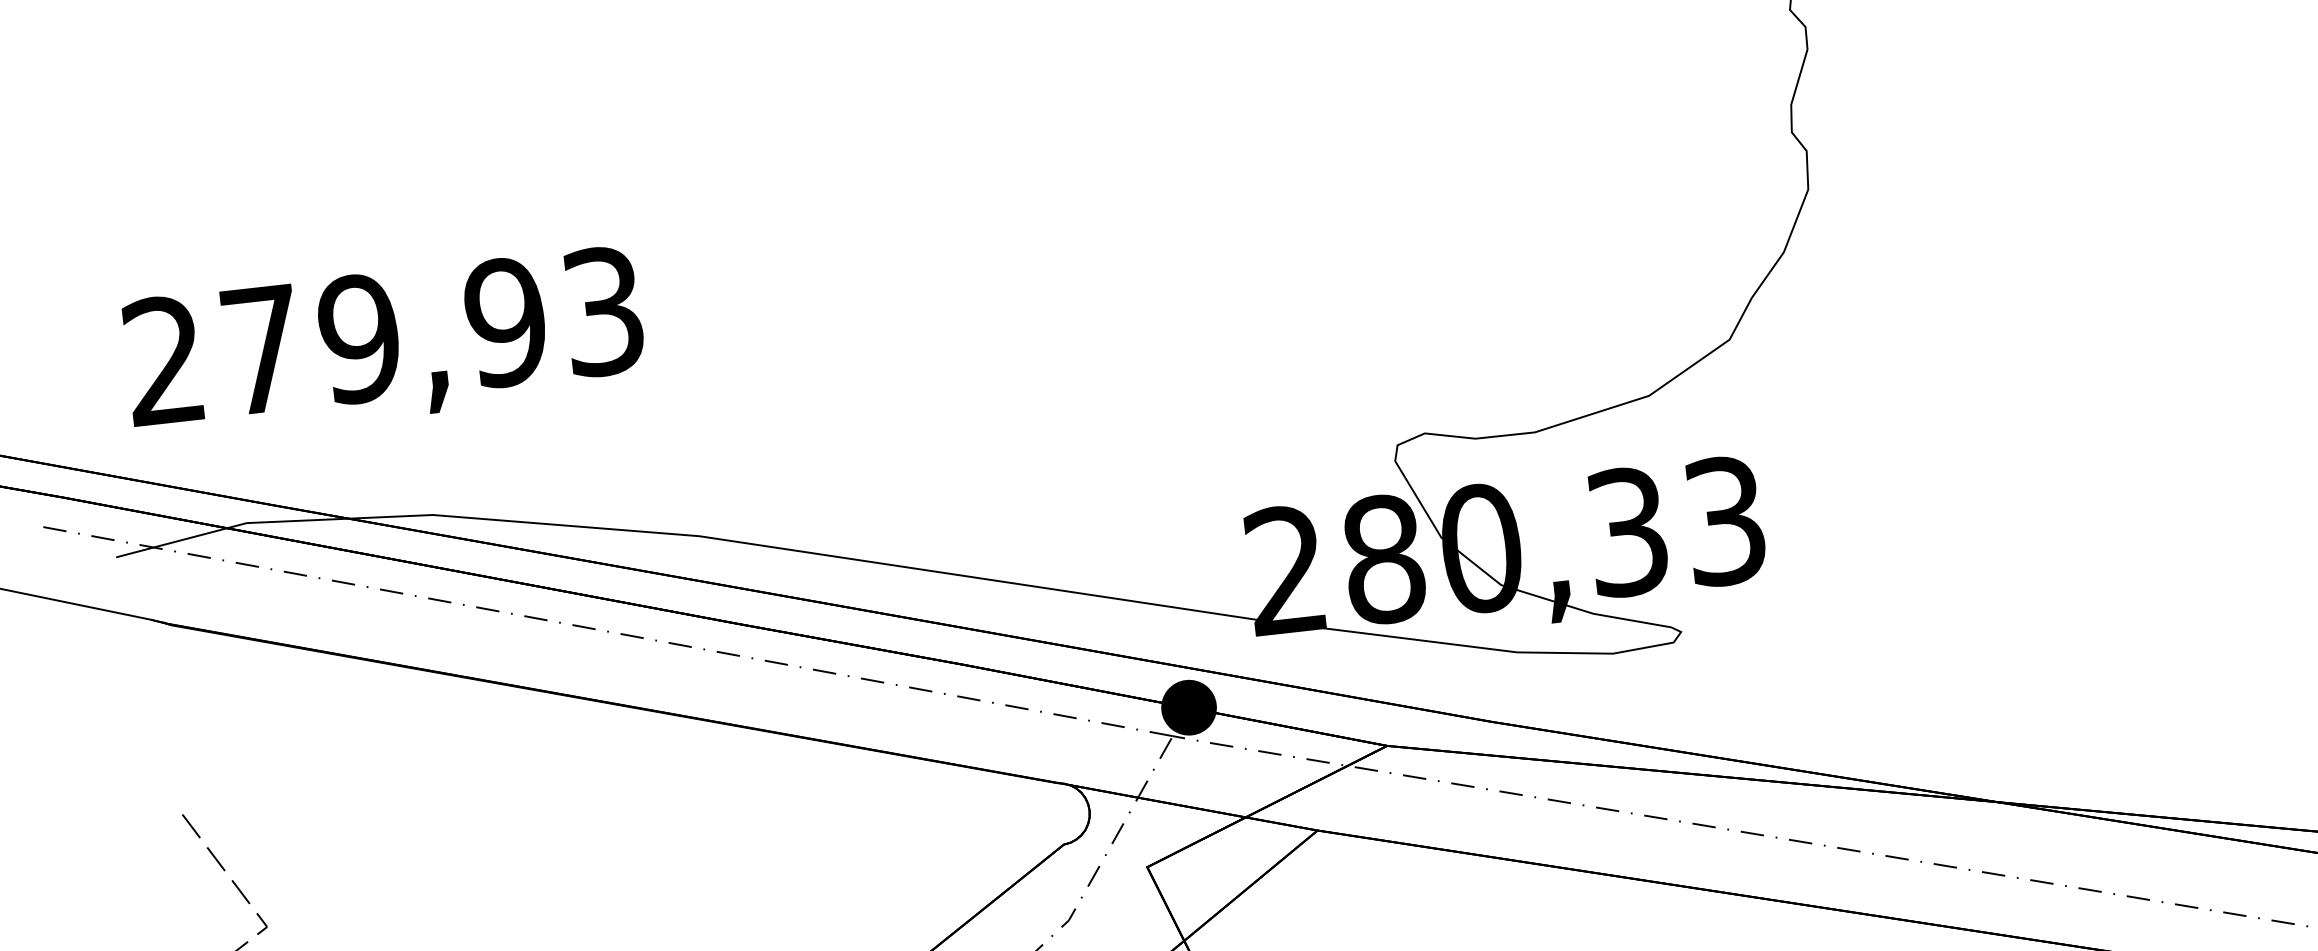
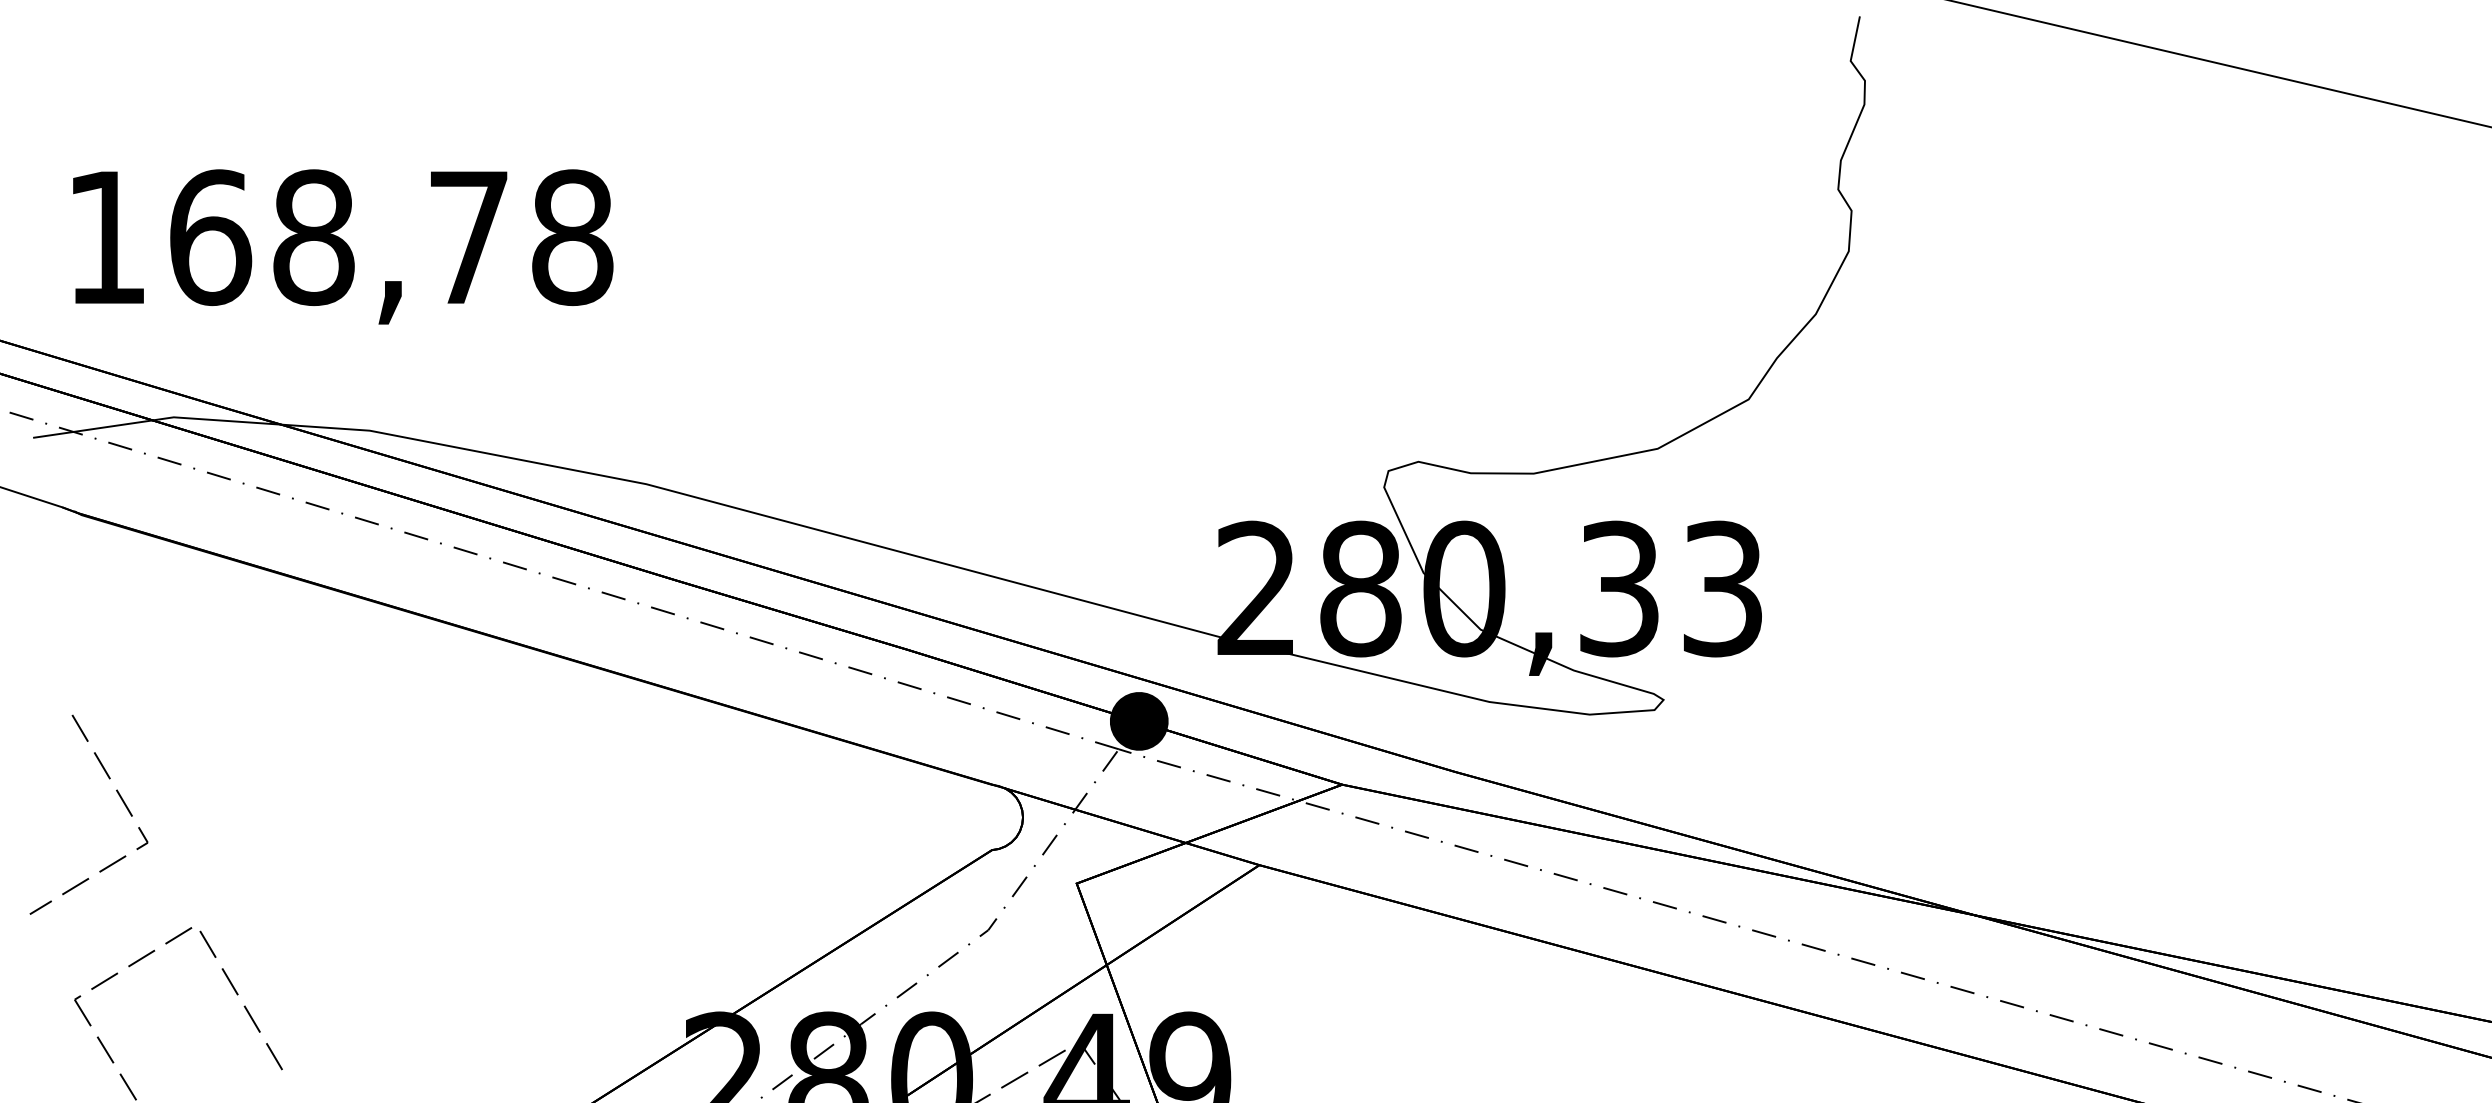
text: (384, 335) -> (340, 237), 279,93 -> 168,78

